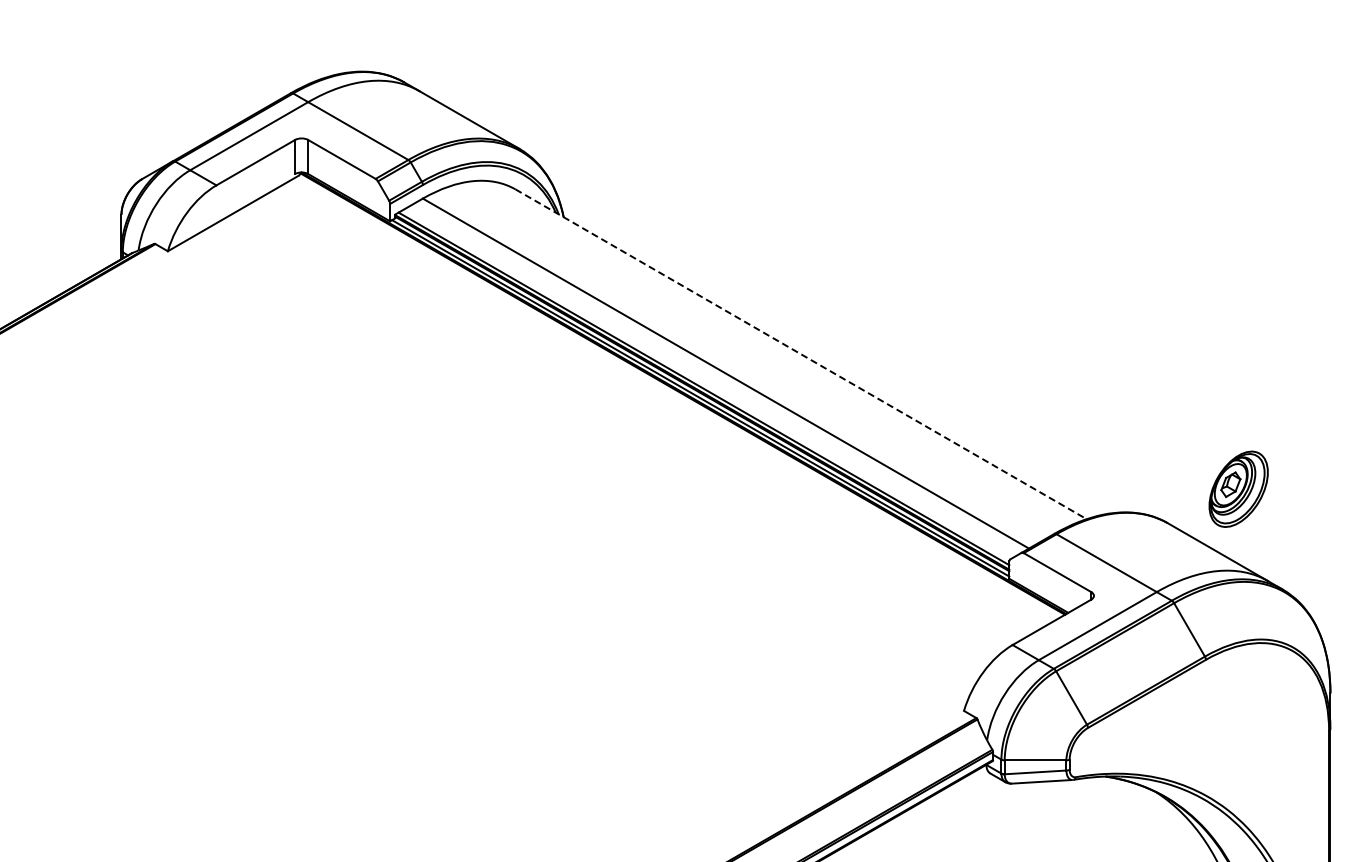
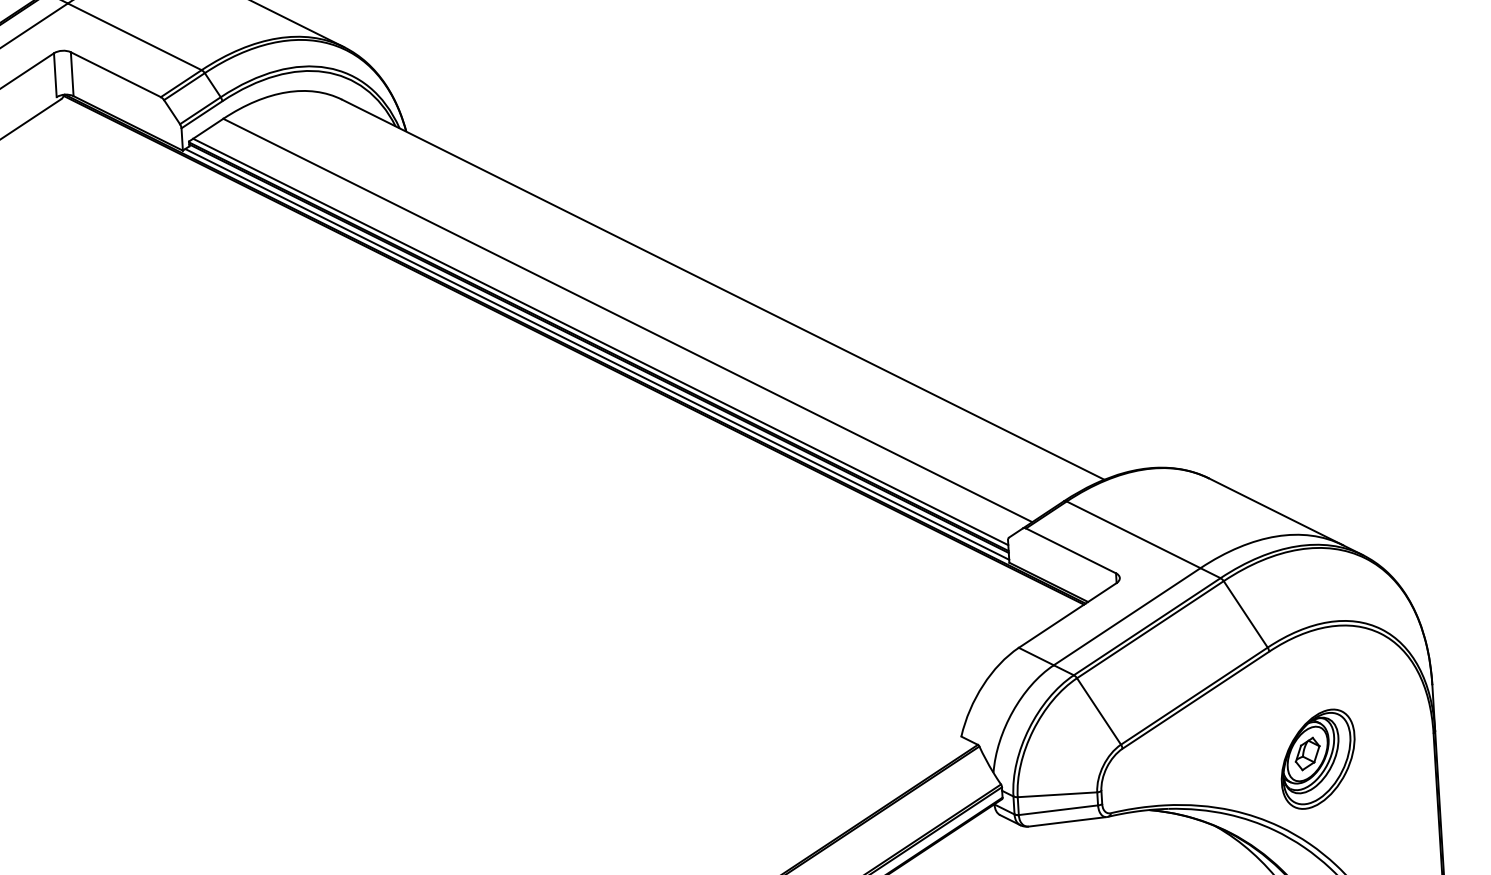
line: (801, 354) -> (723, 289), dashed -> solid
part: (1238, 488) -> (1317, 758), moved

